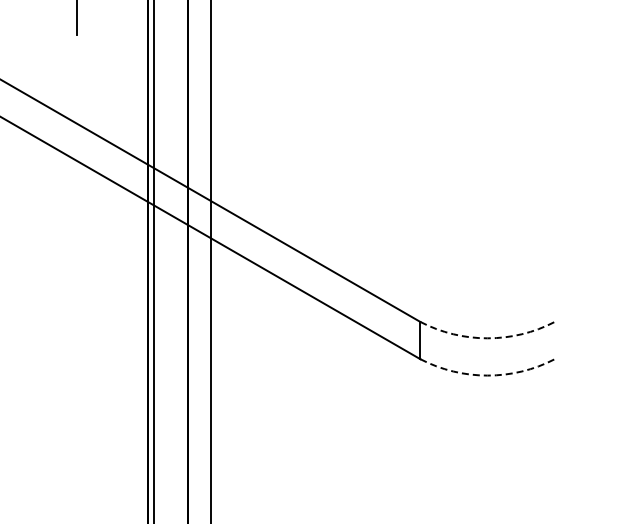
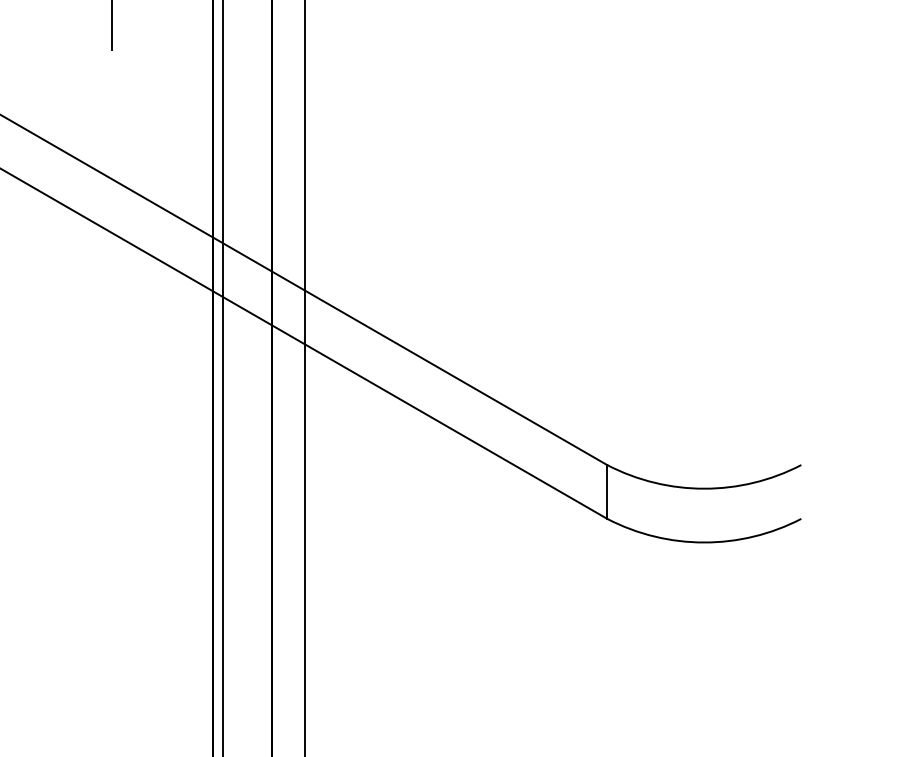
arc: (487, 338) -> (704, 488), dashed -> solid
arc: (487, 375) -> (704, 542), dashed -> solid

